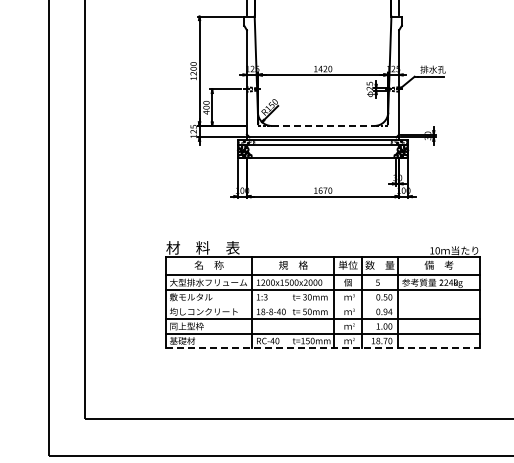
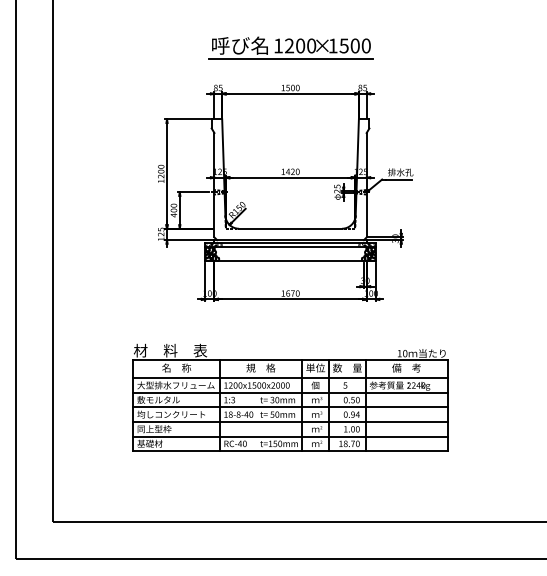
line: (324, 125) -> (291, 228), dashed -> solid
line: (323, 304) -> (290, 407), added
line: (324, 348) -> (291, 451), dashed -> solid

